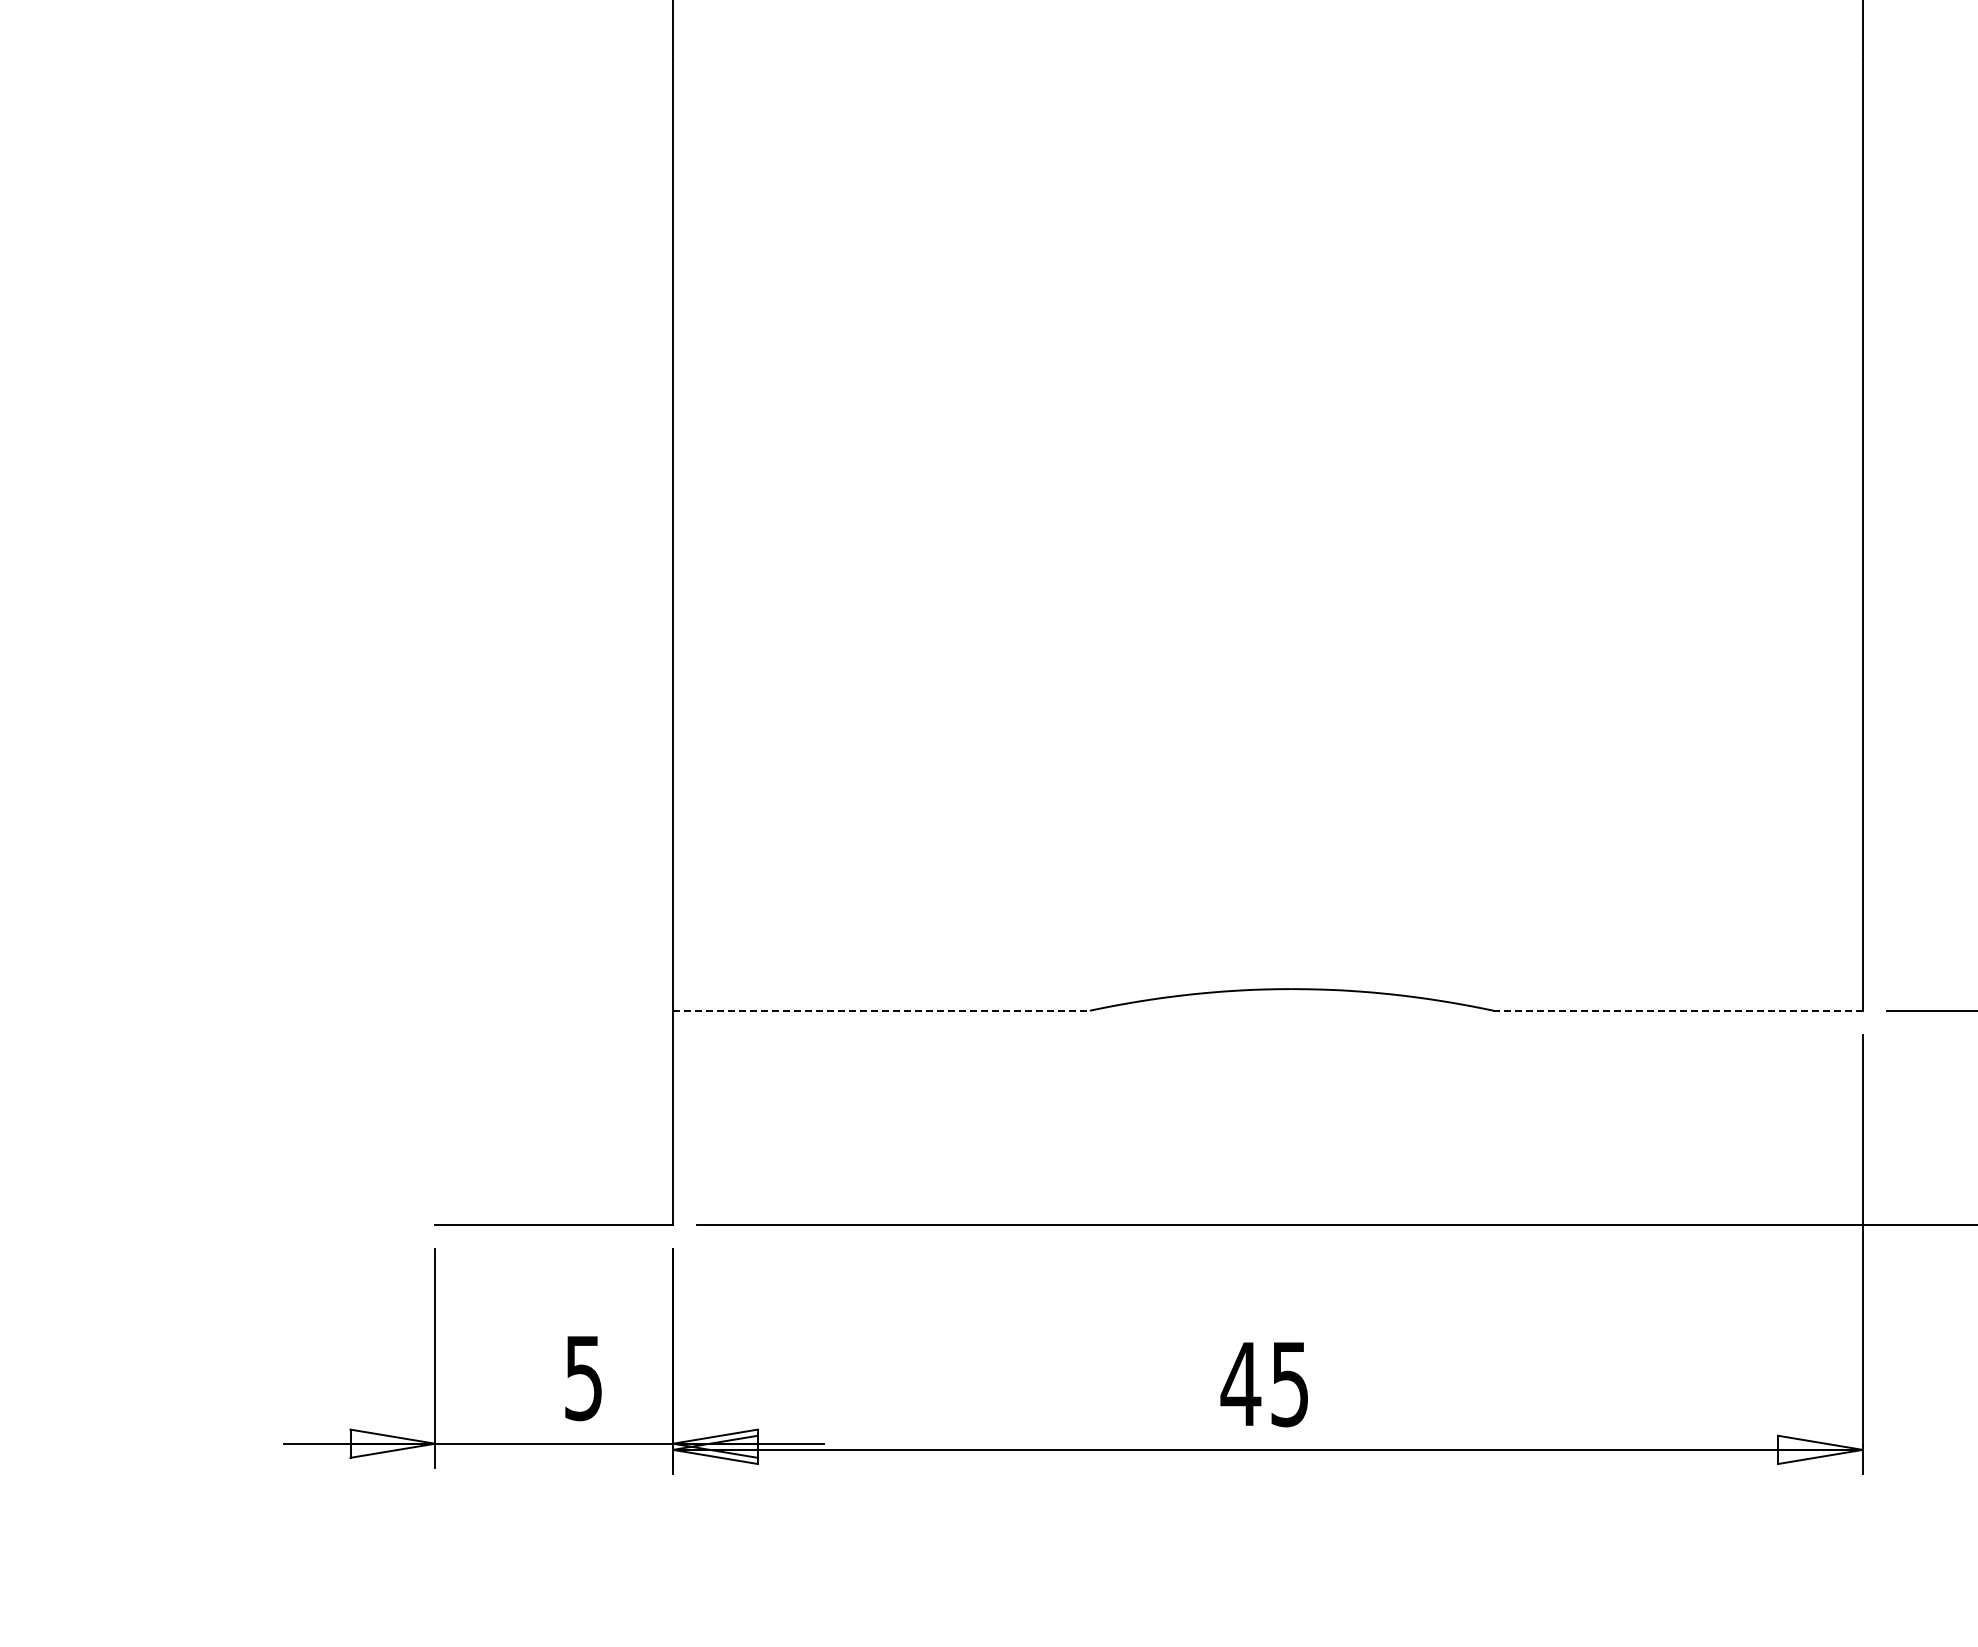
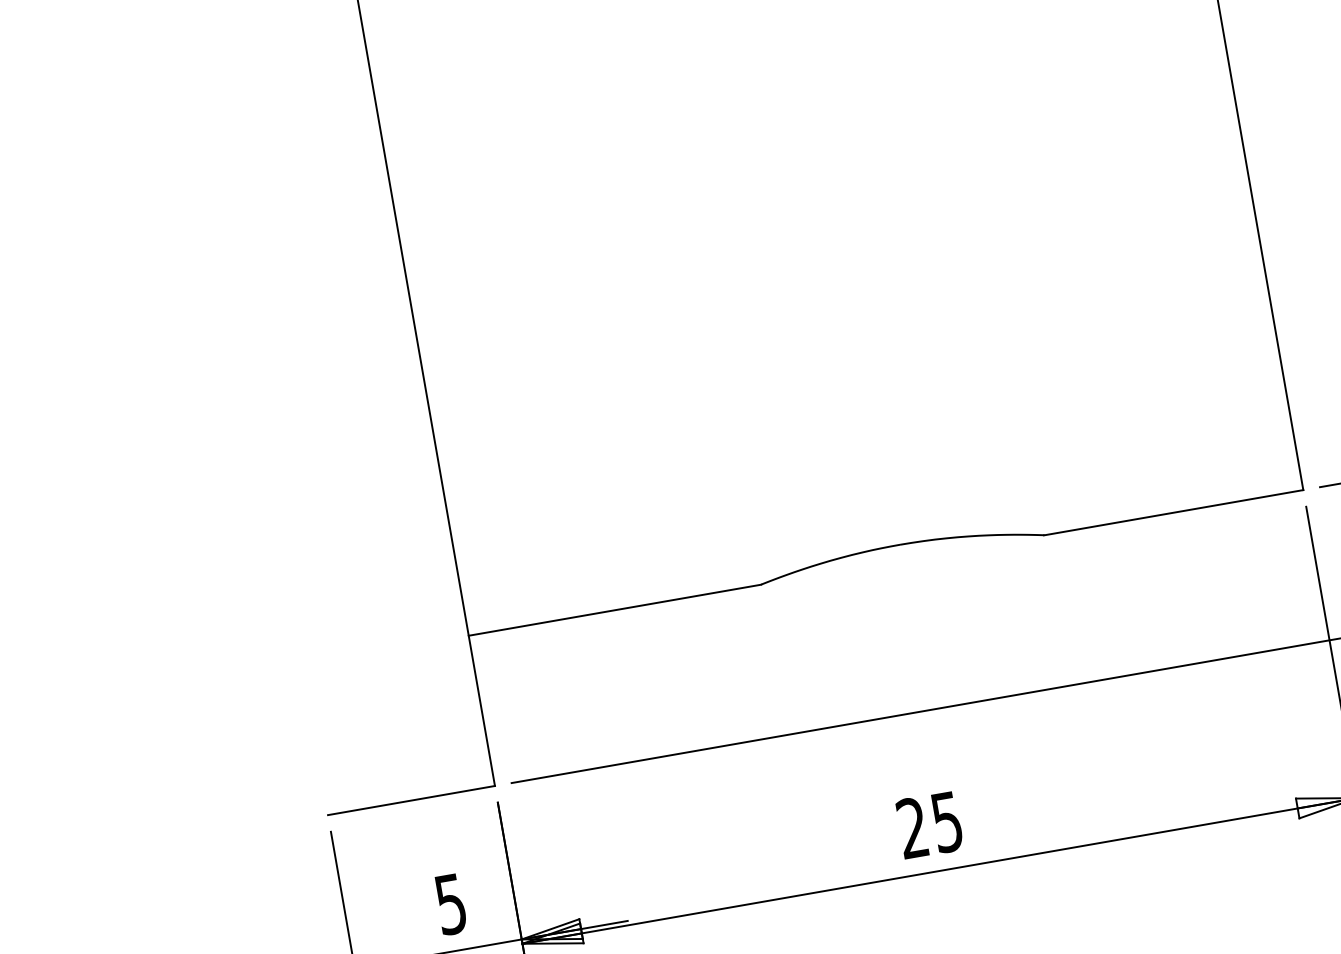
line: (881, 1010) -> (614, 610), dashed -> solid
line: (1678, 1010) -> (1173, 512), dashed -> solid
text: (1240, 1383) -> (912, 827), 45 -> 25

